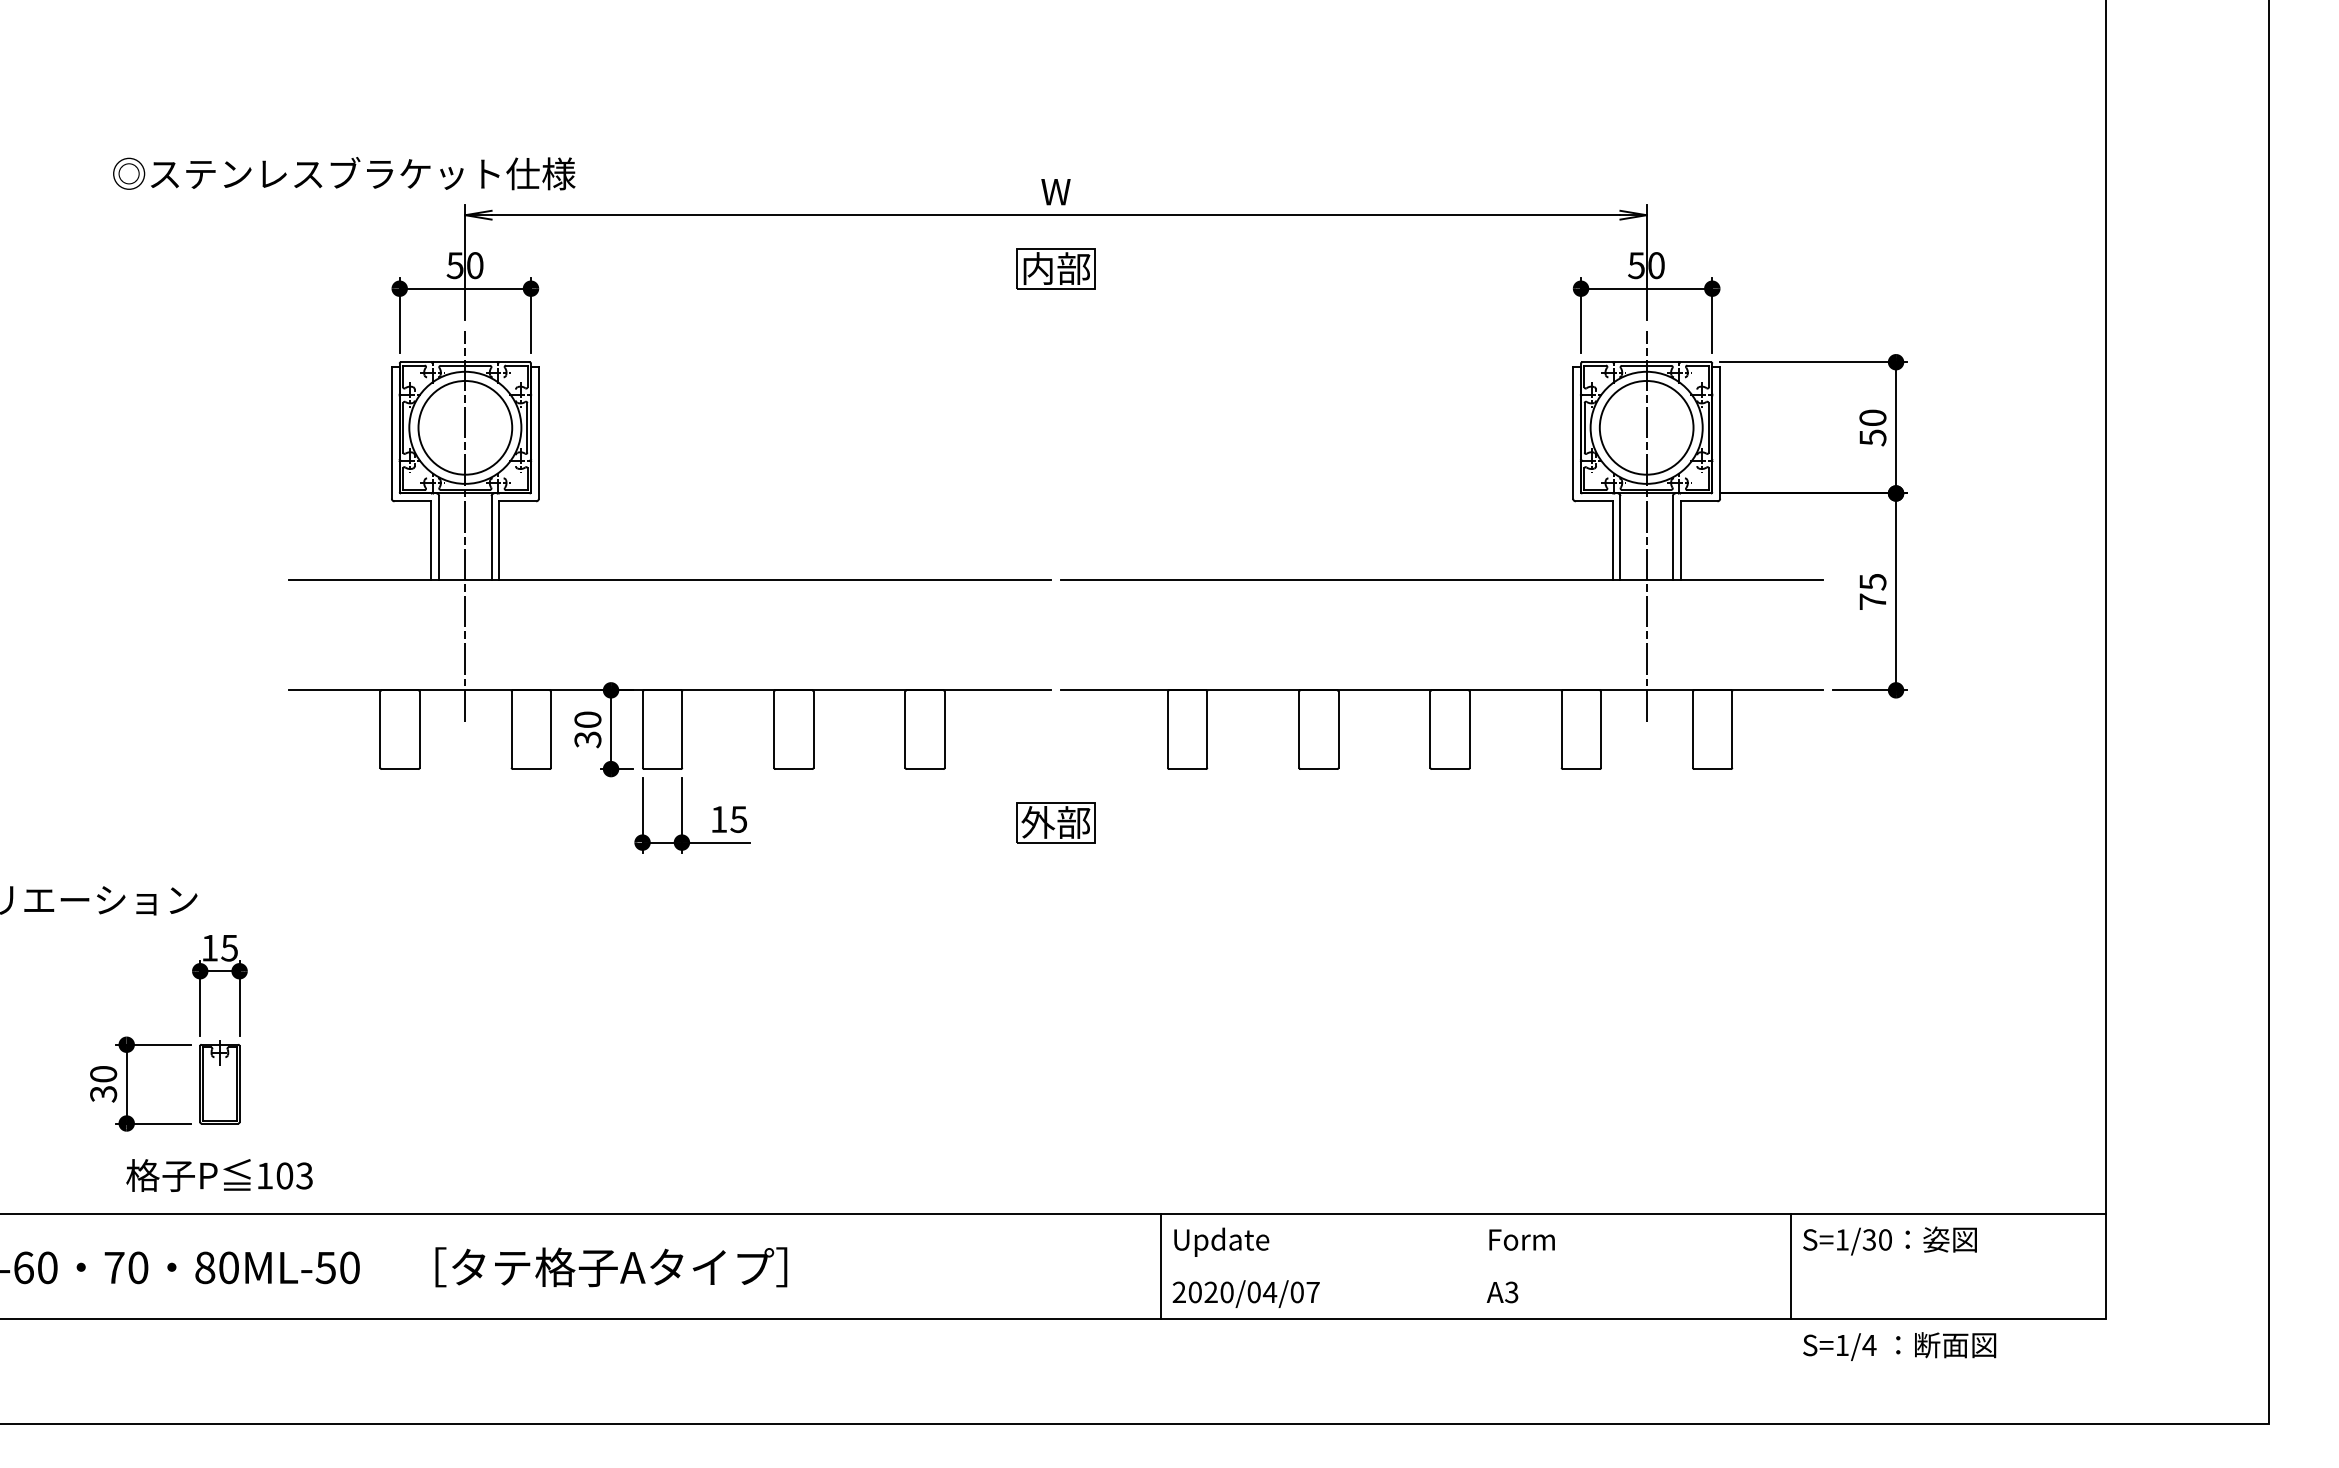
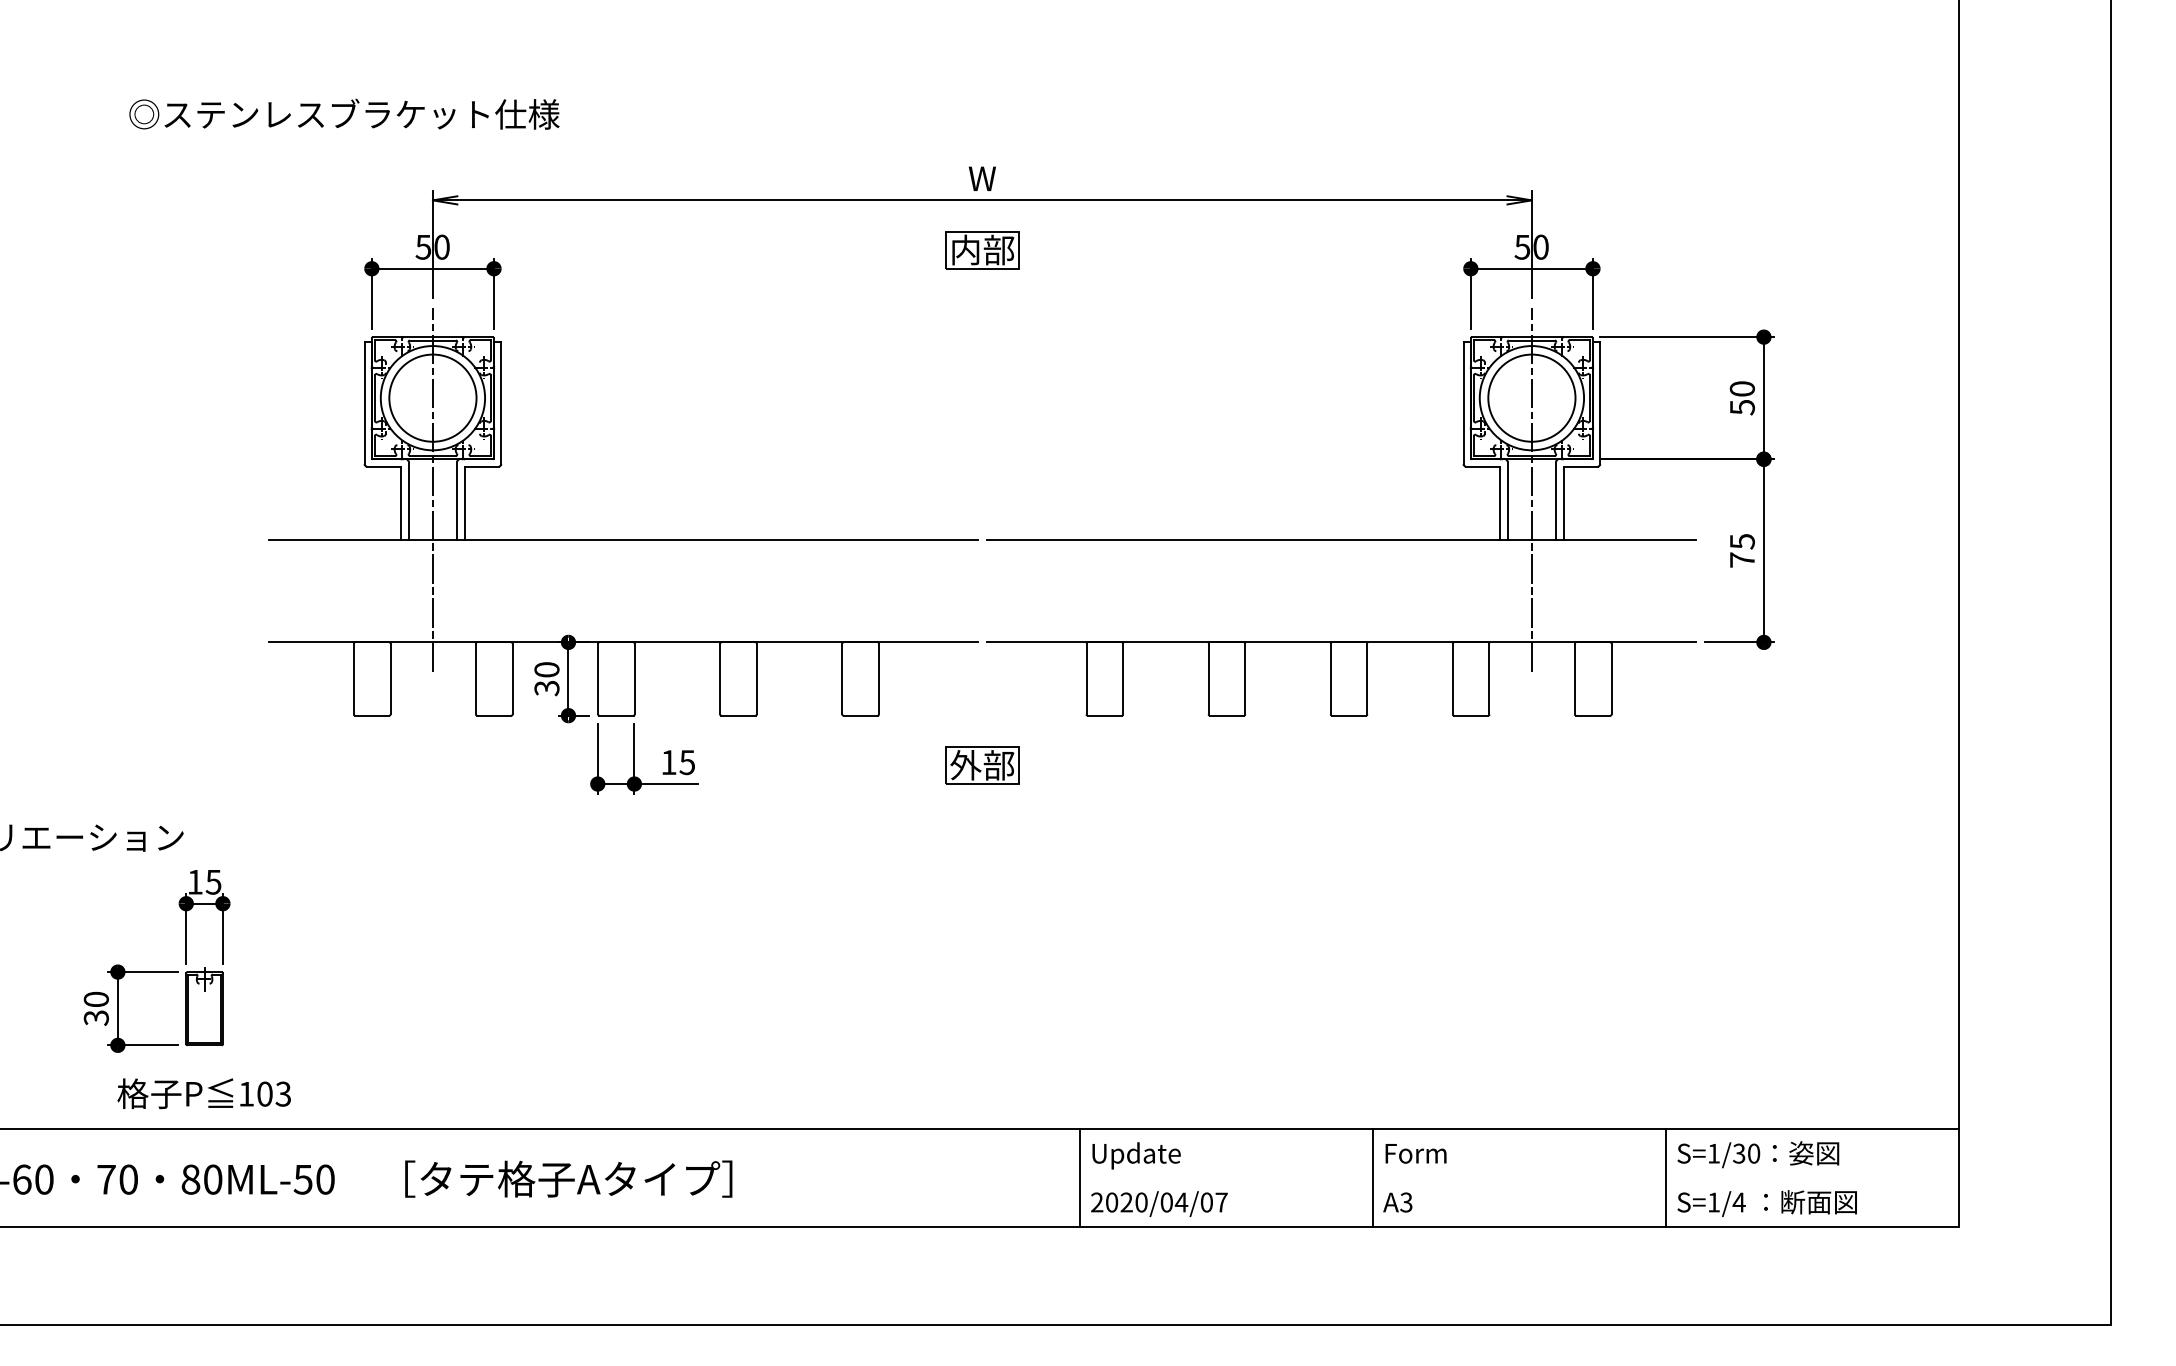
text: (344, 173) -> (344, 114), moved
line: (1476, 1265) -> (1373, 1177), added
text: (1899, 1346) -> (1767, 1203), moved

